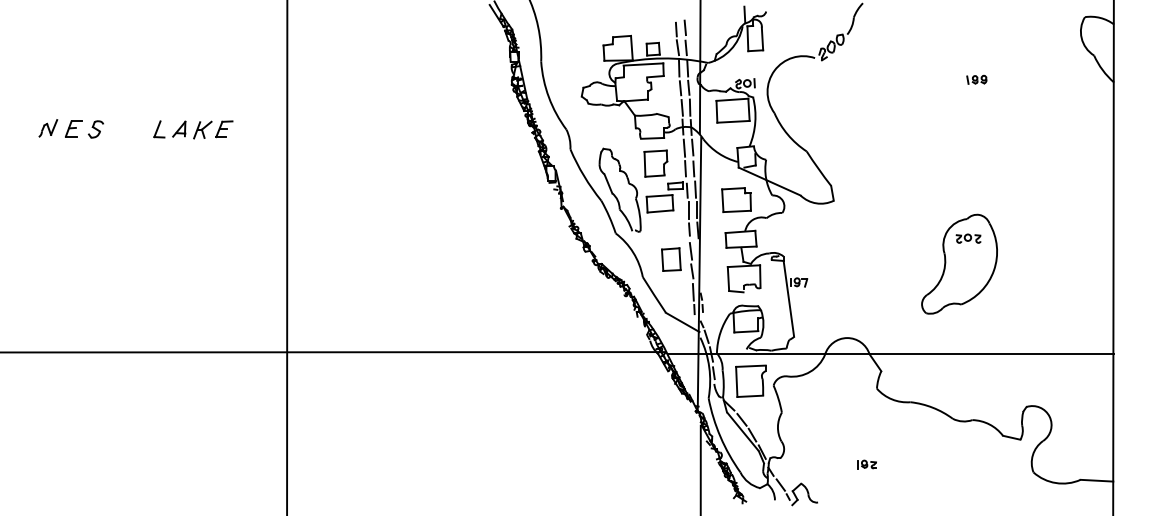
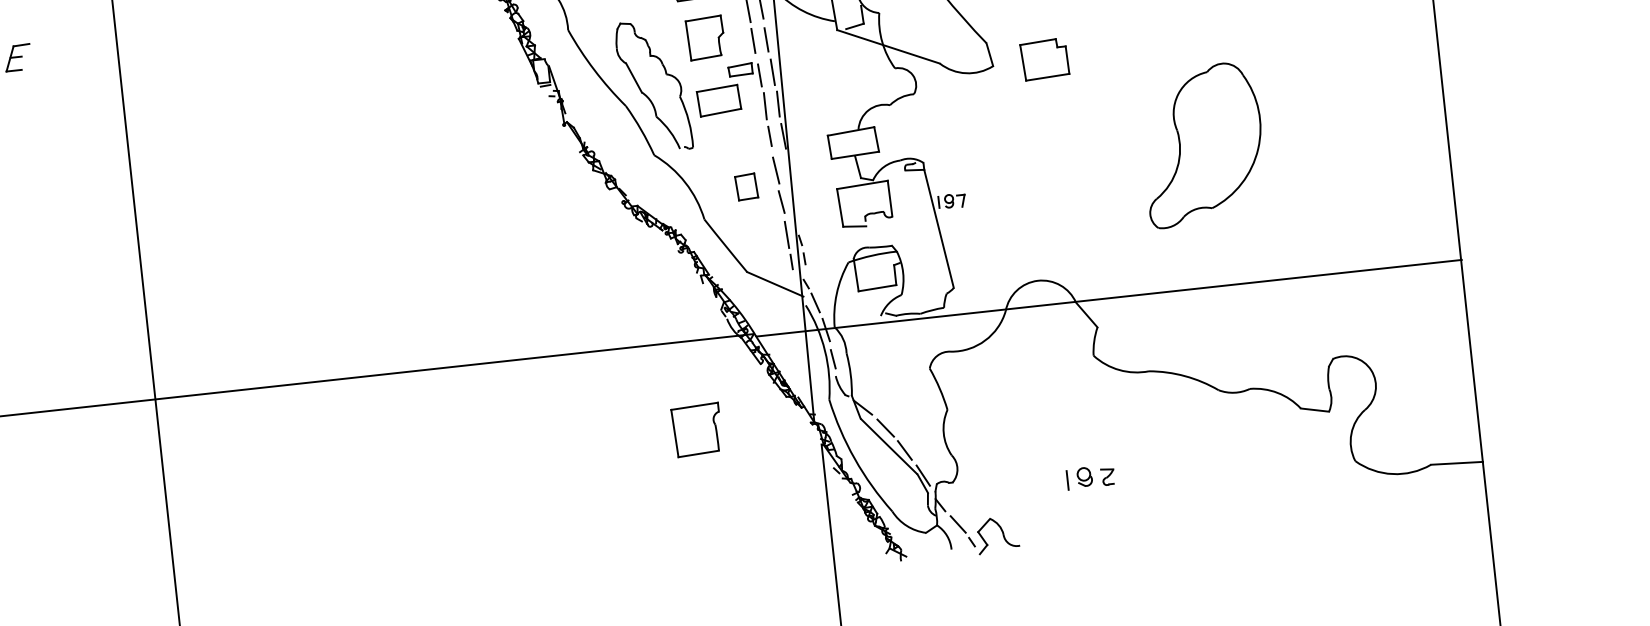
part: (736, 199) -> (1044, 58), moved
part: (968, 238) -> (1212, 102), removed
part: (671, 259) -> (746, 186), size x0.7
part: (750, 380) -> (696, 428), moved
part: (866, 464) -> (1090, 477), size x1.6

